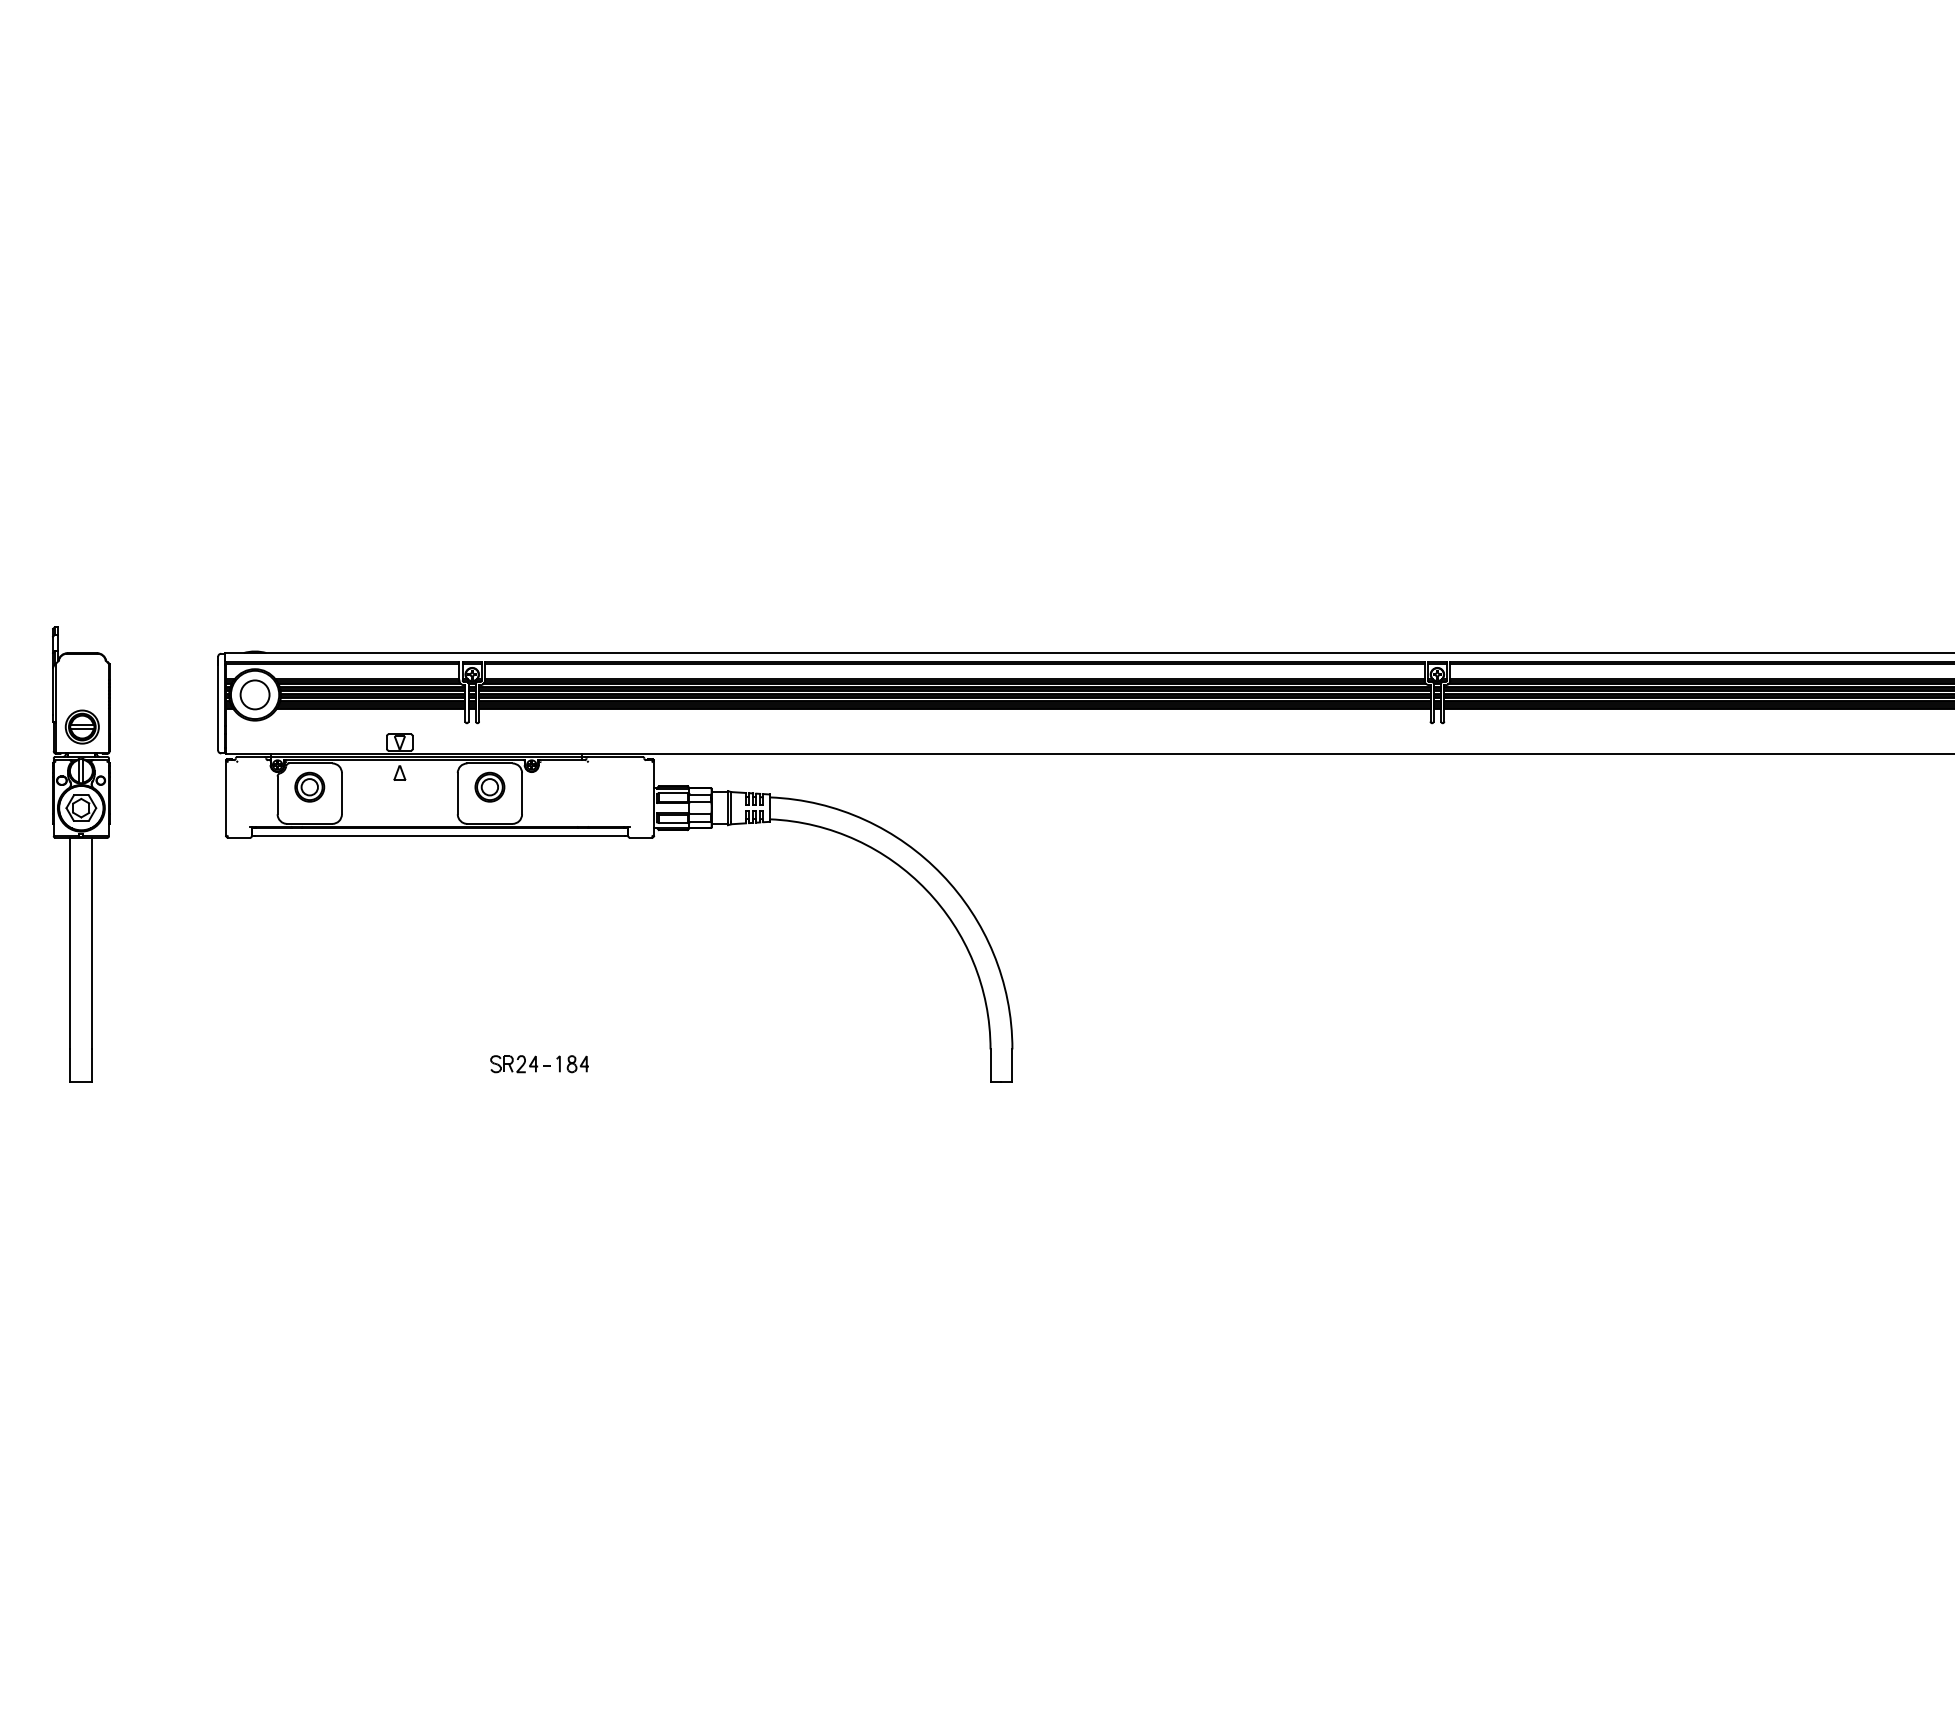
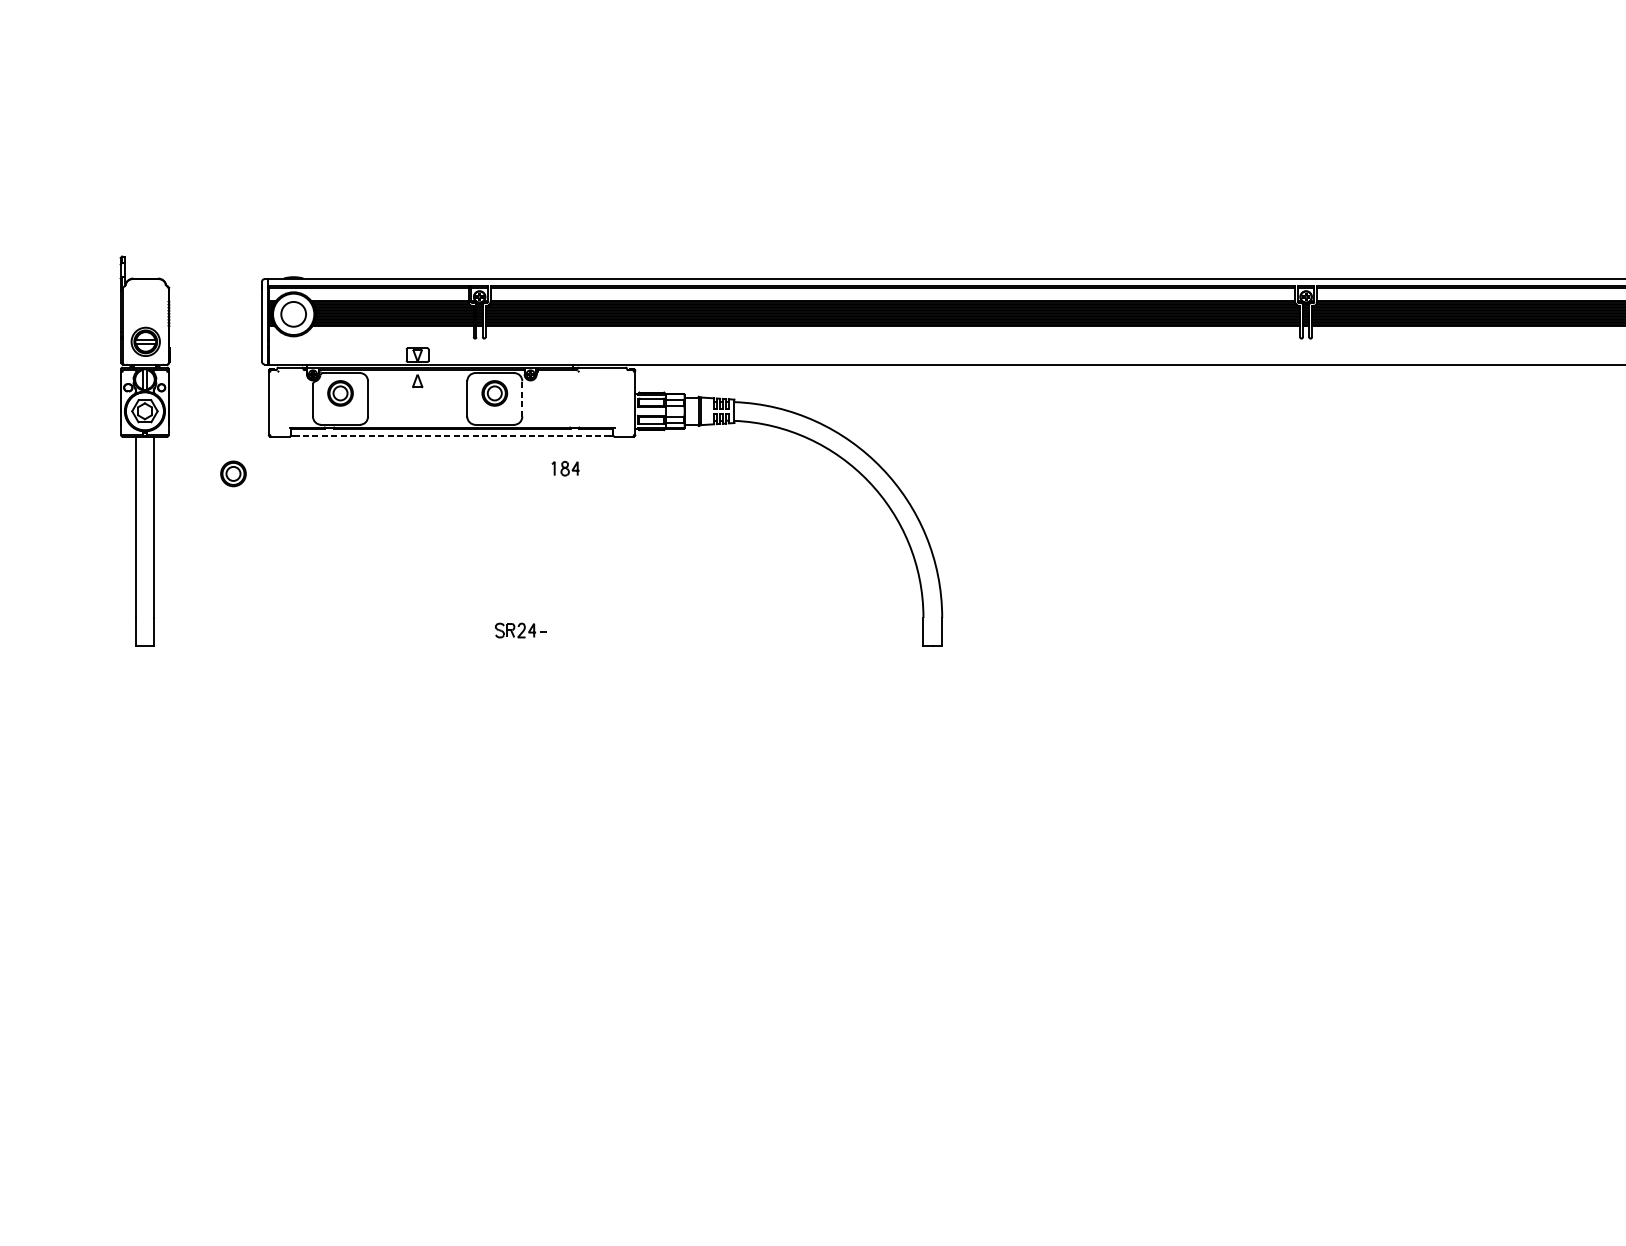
line: (522, 793) -> (522, 398), solid -> dashed
line: (440, 836) -> (452, 435), solid -> dashed
part: (184, 880) -> (233, 473), added
part: (572, 1064) -> (565, 468), moved

